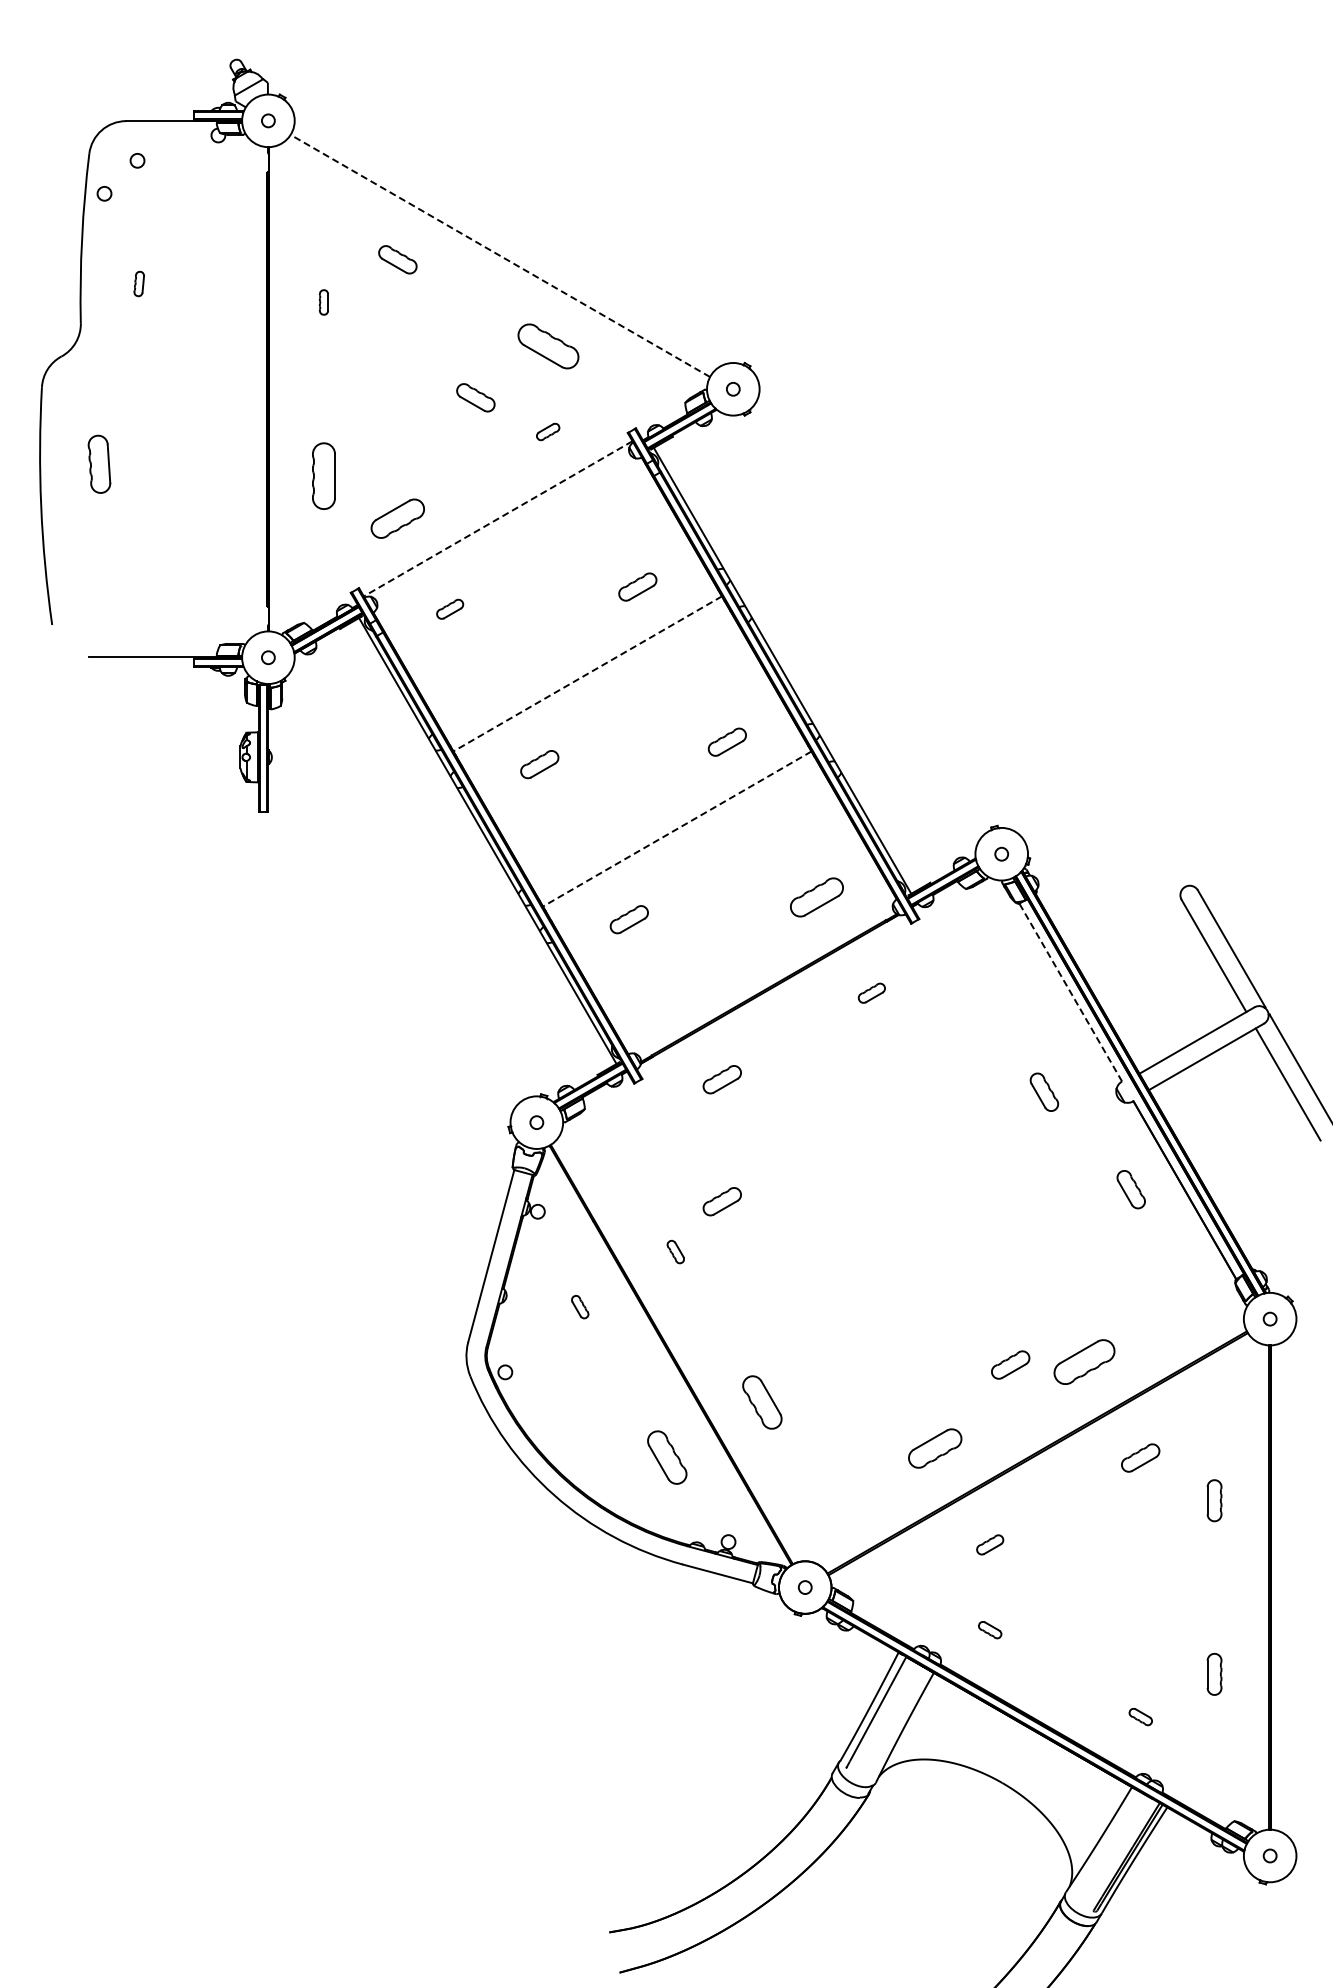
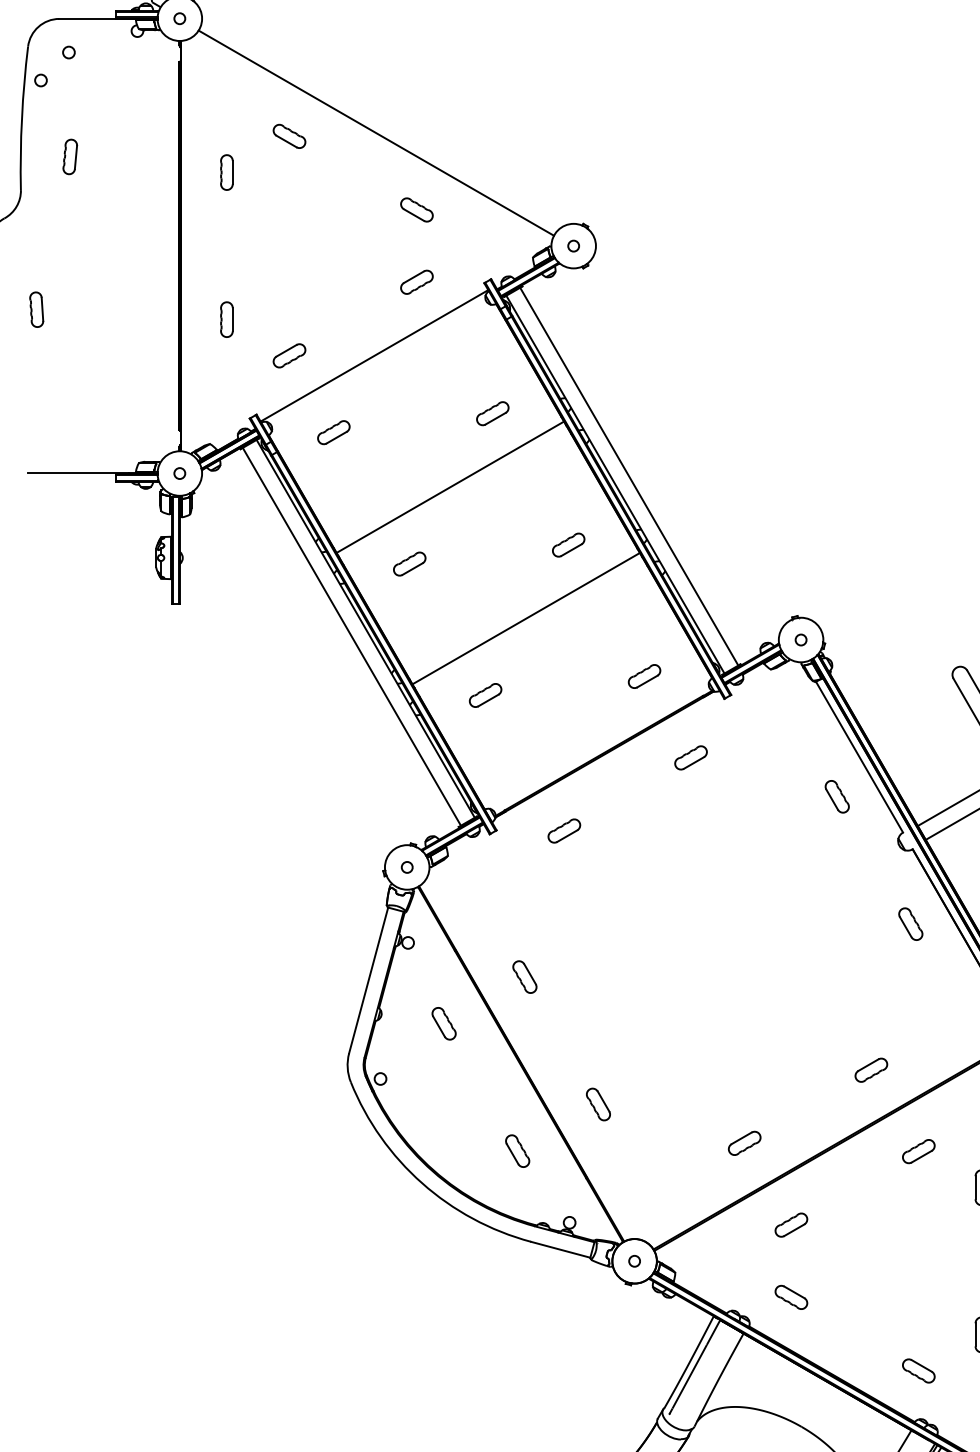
line: (499, 255) -> (375, 132), dashed -> solid
part: (139, 283) -> (70, 156), size x1.67
part: (323, 302) -> (226, 172), size x1.67
part: (547, 346) -> (416, 209), size x0.62
part: (475, 397) -> (355, 253), removed
part: (547, 431) -> (416, 281), size x1.67
part: (99, 464) -> (36, 309), size x0.71
part: (323, 475) -> (226, 319), size x0.62
part: (397, 518) -> (289, 355), size x0.71
line: (497, 519) -> (373, 356), dashed -> solid
part: (449, 608) -> (333, 431), size x1.43
line: (798, 661) -> (628, 476), added
line: (587, 674) -> (450, 487), dashed -> solid
line: (676, 829) -> (525, 619), dashed -> solid
line: (471, 850) -> (351, 636), added
part: (816, 896) -> (644, 675), size x0.71
part: (871, 992) -> (690, 757), size x1.43
line: (1070, 992) -> (859, 757), dashed -> solid
part: (1044, 1091) -> (837, 796), moved
part: (721, 1201) -> (563, 934), removed
part: (675, 1251) -> (524, 976), size x1.67
part: (579, 1306) -> (443, 1023), size x1.67
part: (1084, 1361) -> (871, 1069), size x0.62
part: (1010, 1364) -> (808, 1072), removed
part: (762, 1402) -> (598, 1104), size x0.71
part: (934, 1447) -> (744, 1142), size x0.71
part: (666, 1457) -> (517, 1151), size x0.71
part: (989, 1544) -> (790, 1224), size x1.43
part: (989, 1629) -> (790, 1296), size x1.67
part: (1140, 1716) -> (918, 1370), size x1.67

